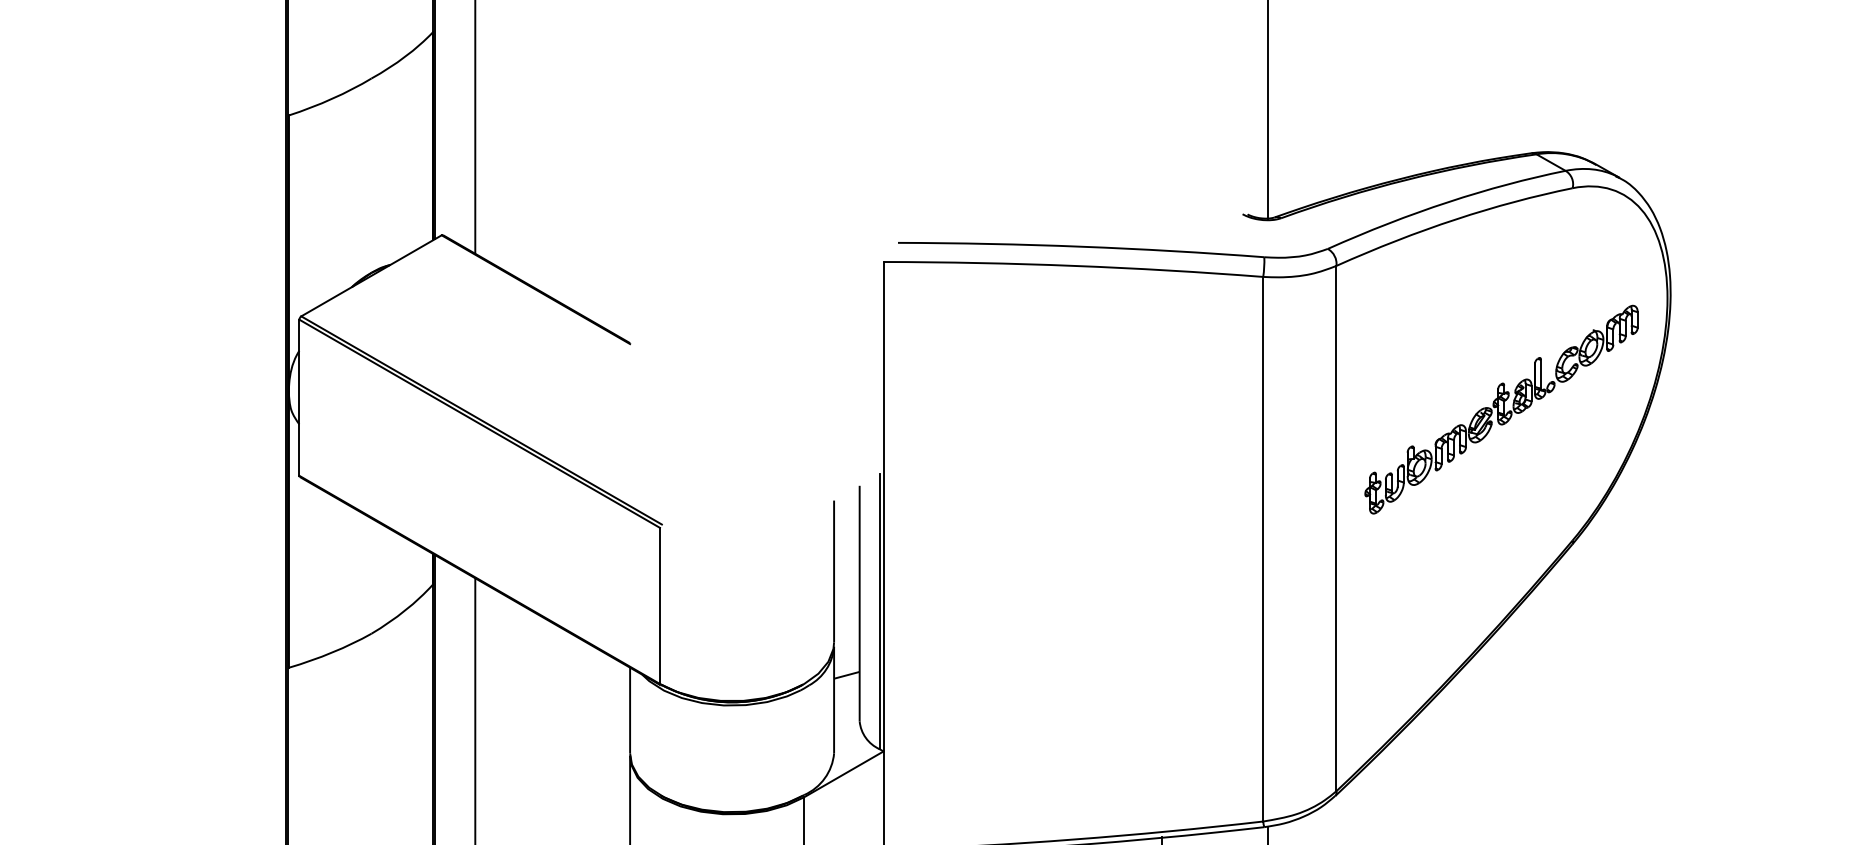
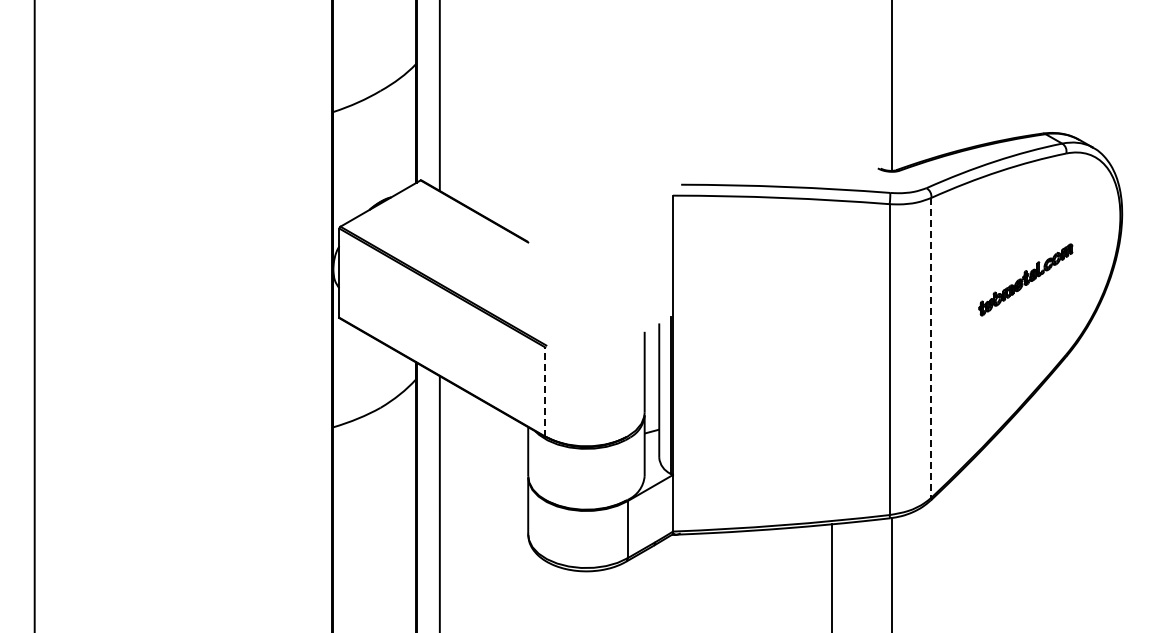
part: (1501, 408) -> (1025, 279), size x0.6
line: (1336, 527) -> (931, 347), solid -> dashed
line: (660, 605) -> (545, 391), solid -> dashed

